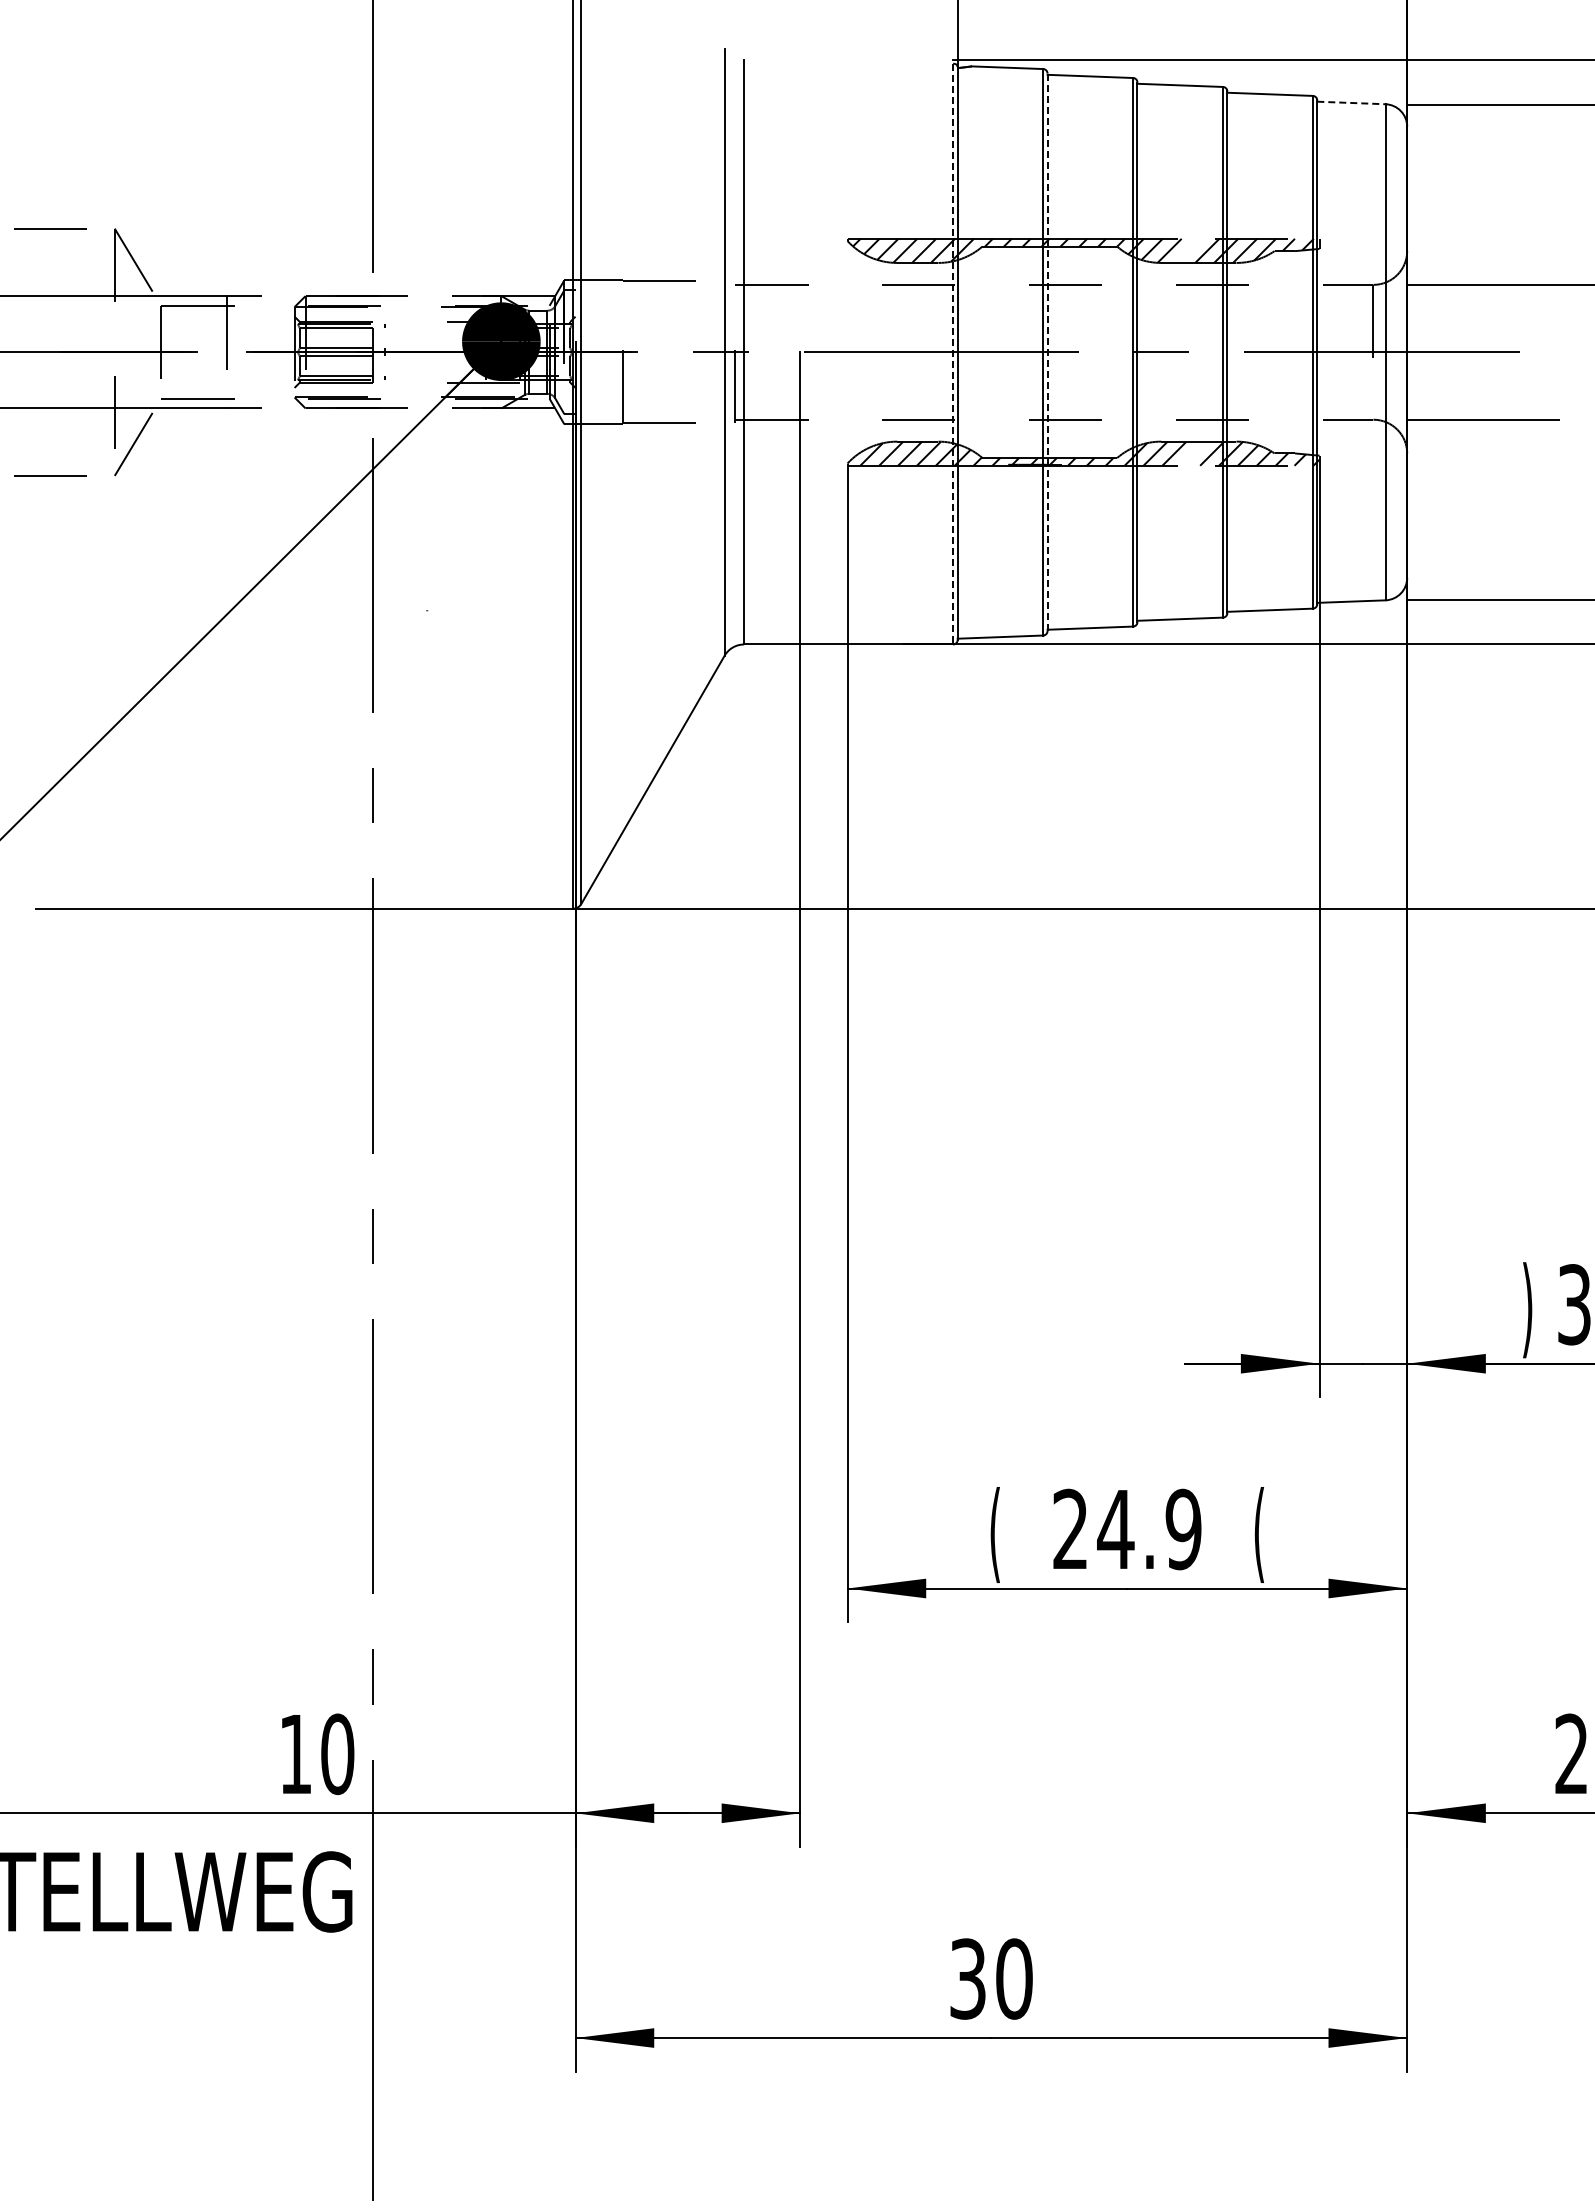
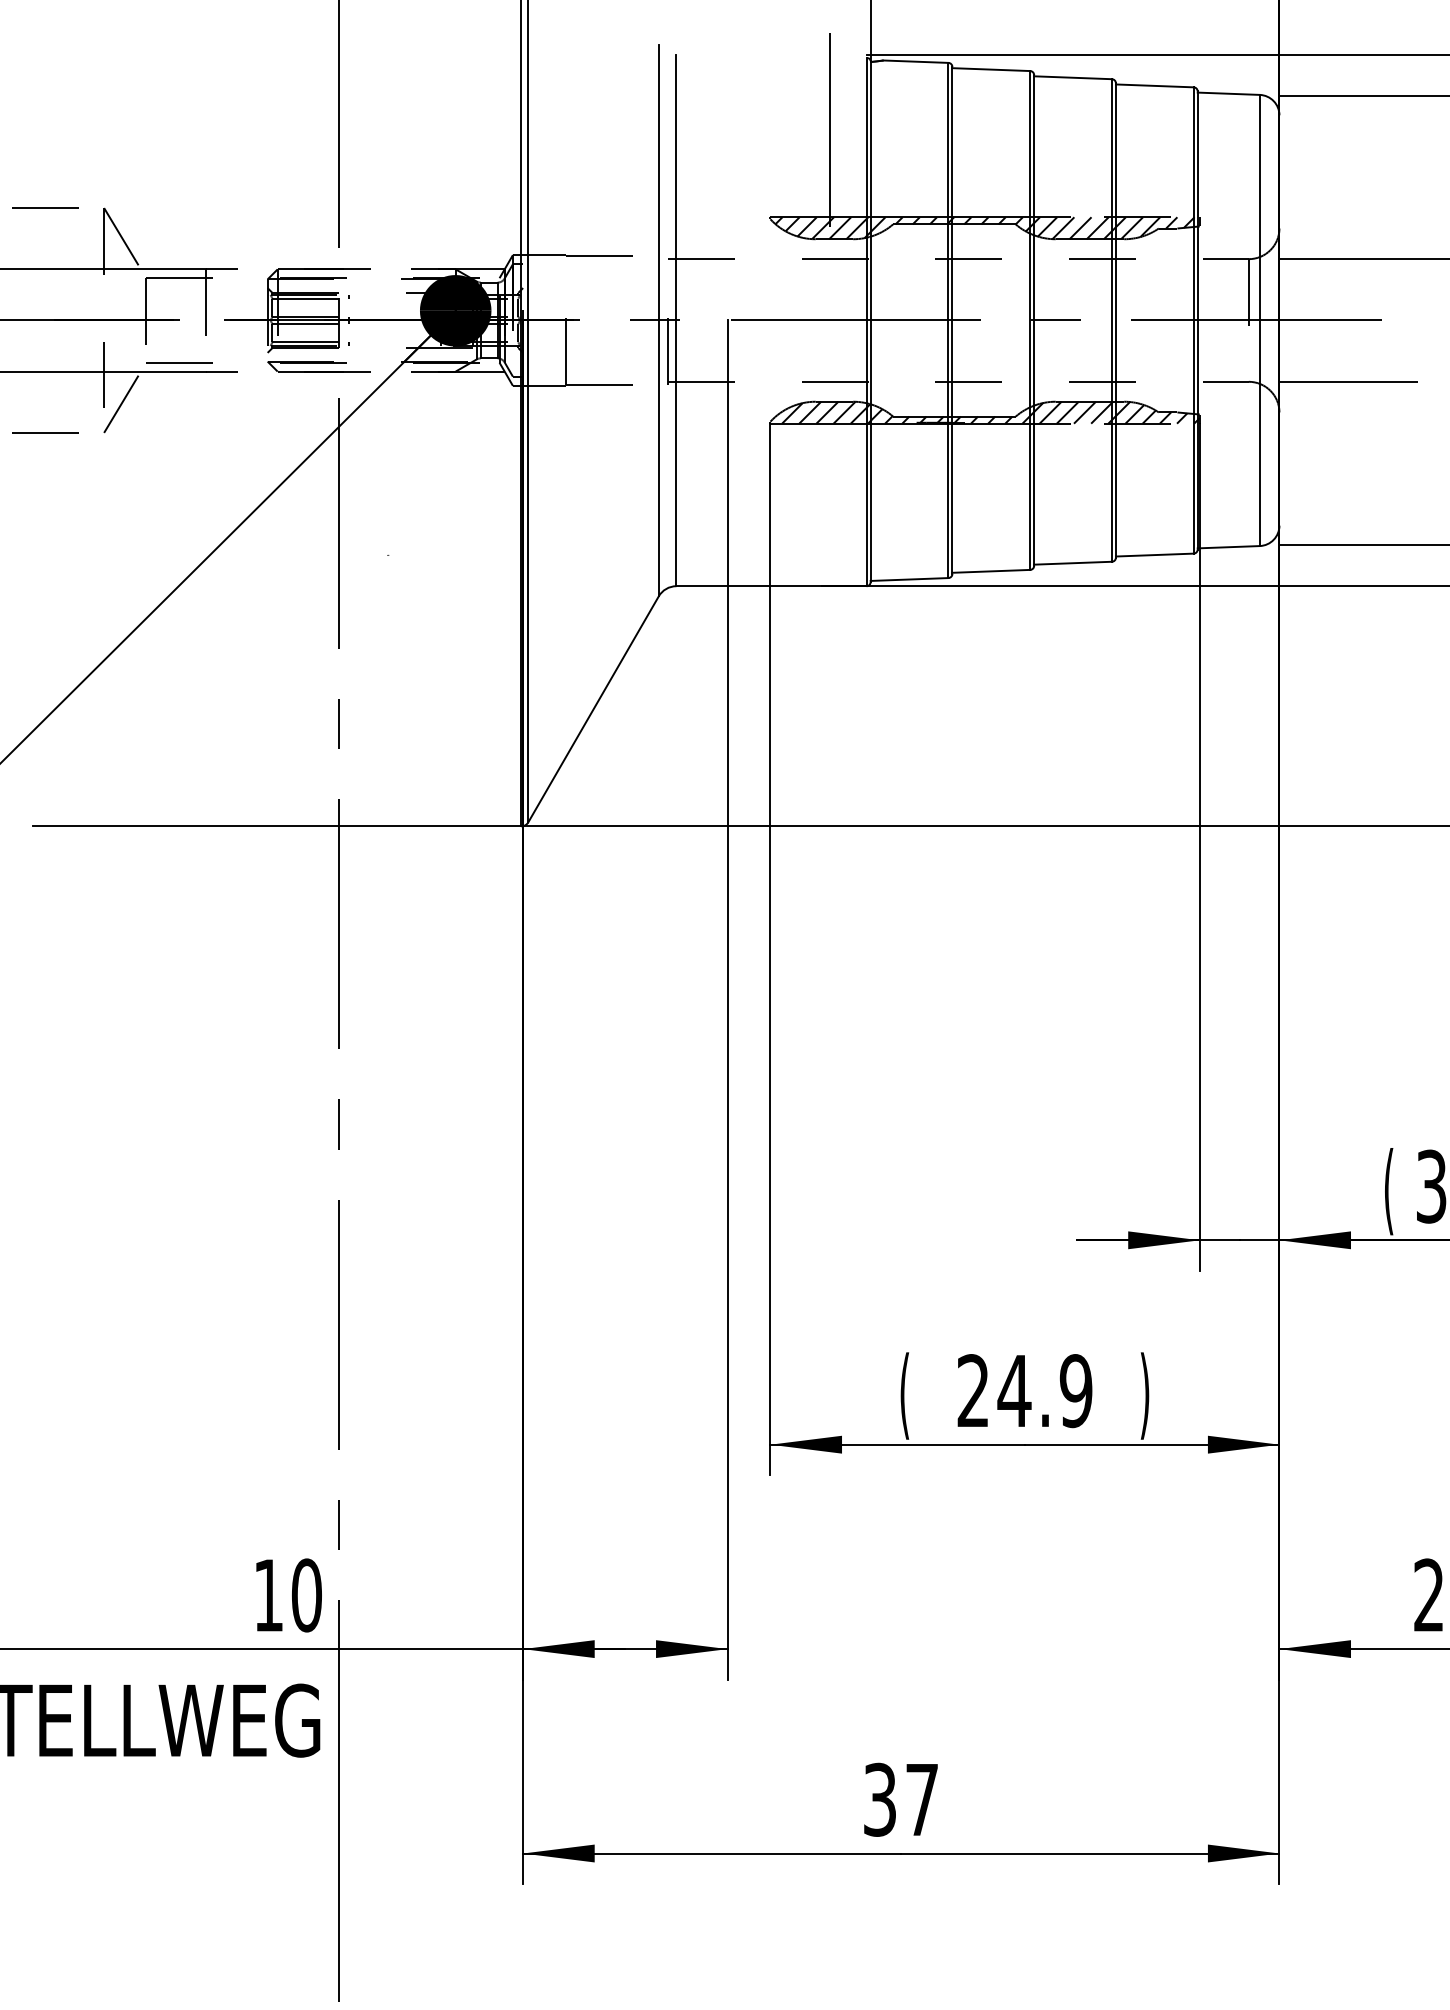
line: (1351, 103) -> (1228, 94), dashed -> solid
line: (912, 142) -> (829, 129), added
line: (1188, 250) -> (1080, 227), added
line: (1047, 352) -> (952, 320), dashed -> solid
line: (953, 354) -> (866, 322), dashed -> solid
line: (1193, 453) -> (1085, 412), added
text: (1527, 1310) -> (1388, 1191), ) -> (
text: (1259, 1534) -> (1145, 1395), ( -> )
text: (1014, 1978) -> (922, 1799), 30 -> 37

